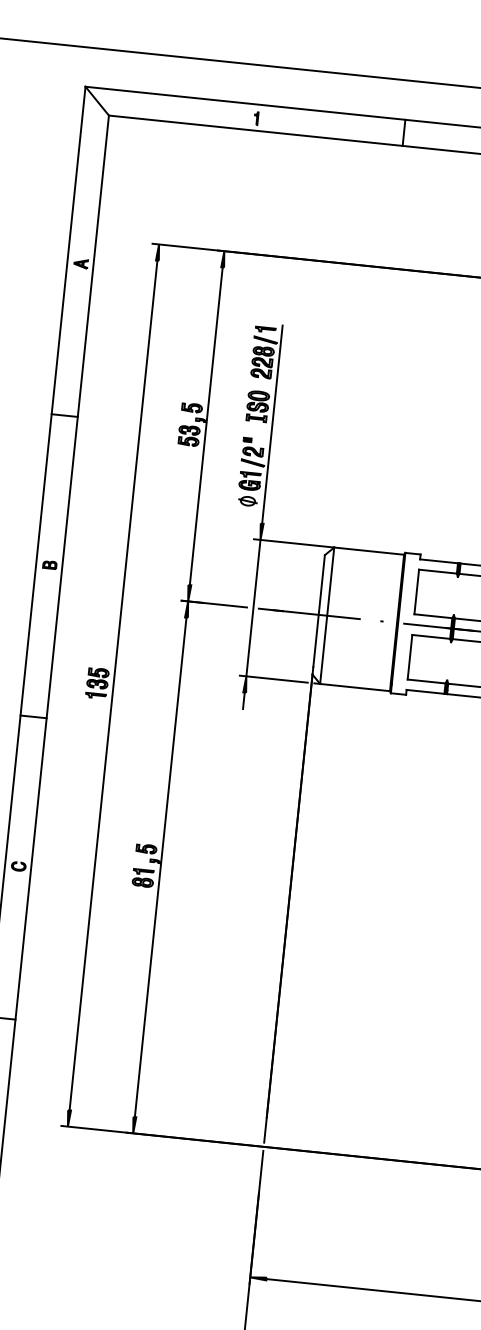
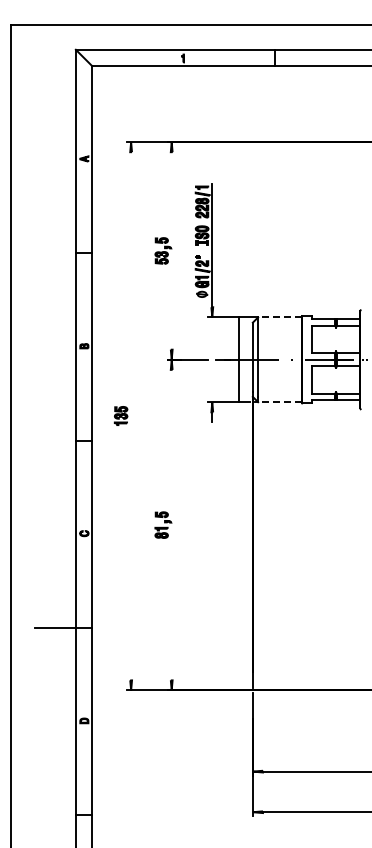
line: (206, 425) -> (171, 250), removed
line: (368, 551) -> (279, 317), solid -> dashed
line: (253, 607) -> (239, 359), moved
line: (114, 685) -> (131, 416), removed
line: (354, 688) -> (279, 402), solid -> dashed
line: (160, 866) -> (171, 524), removed

